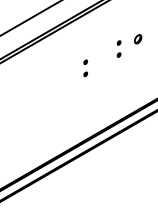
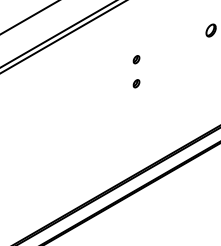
part: (118, 48) -> (183, 43), removed
part: (85, 68) -> (136, 72), size x1.4

